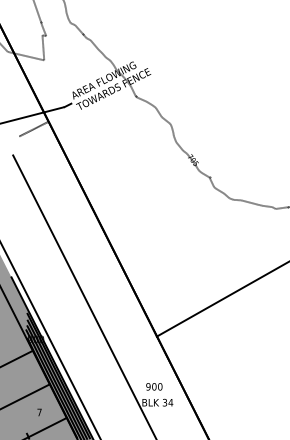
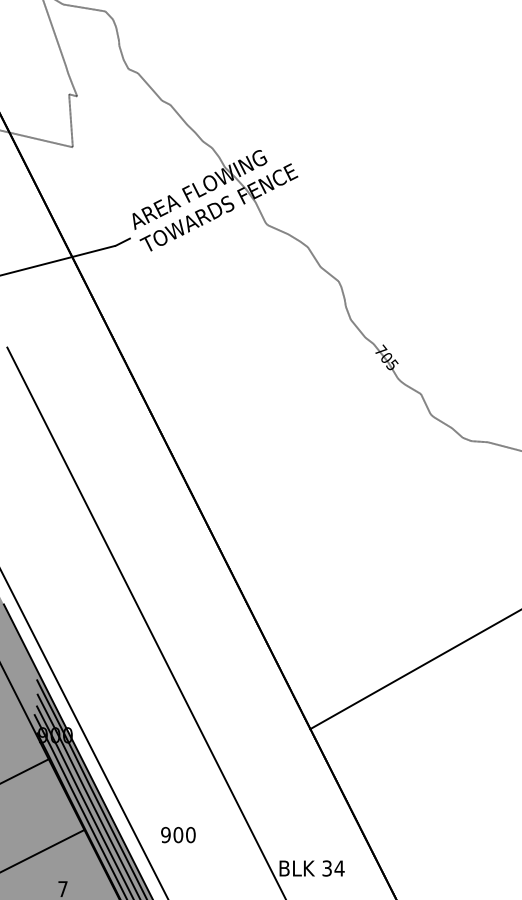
line: (33, 128) -> (50, 290), removed
text: (154, 386) -> (178, 834), moved

